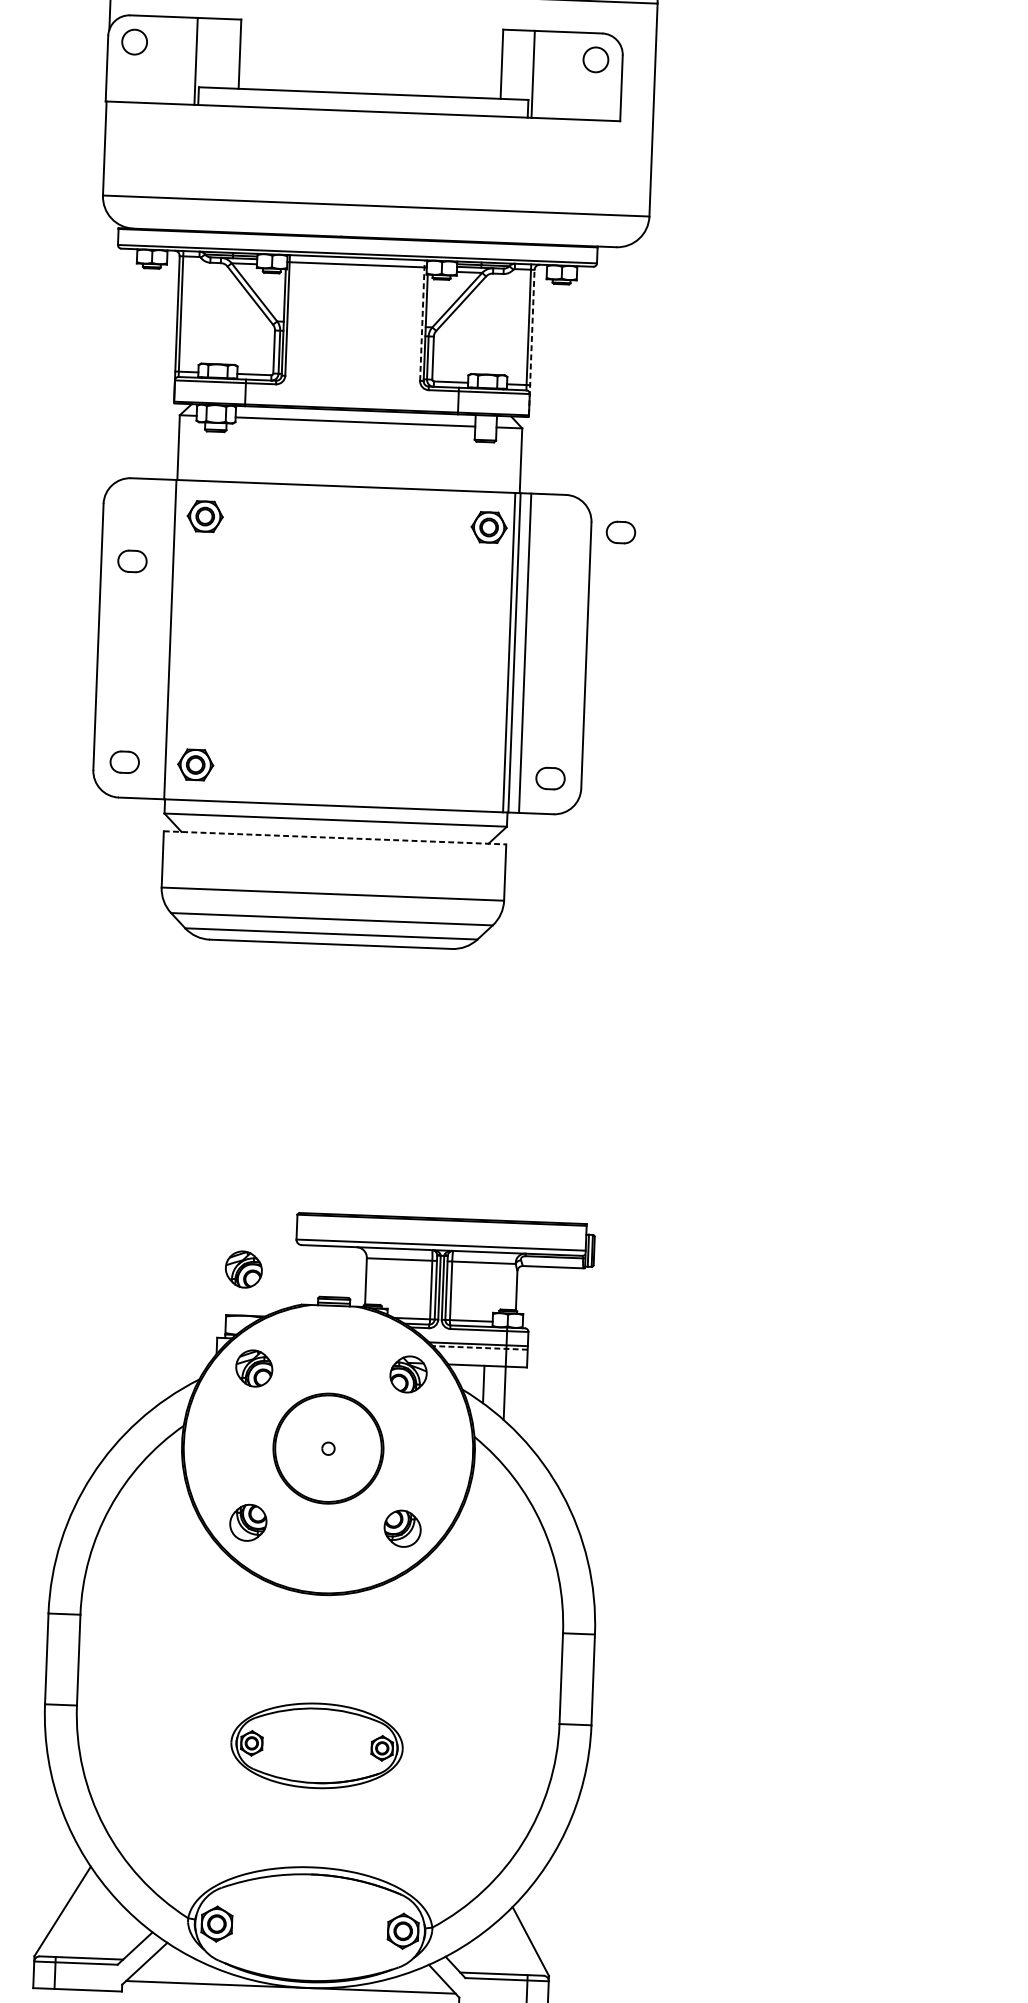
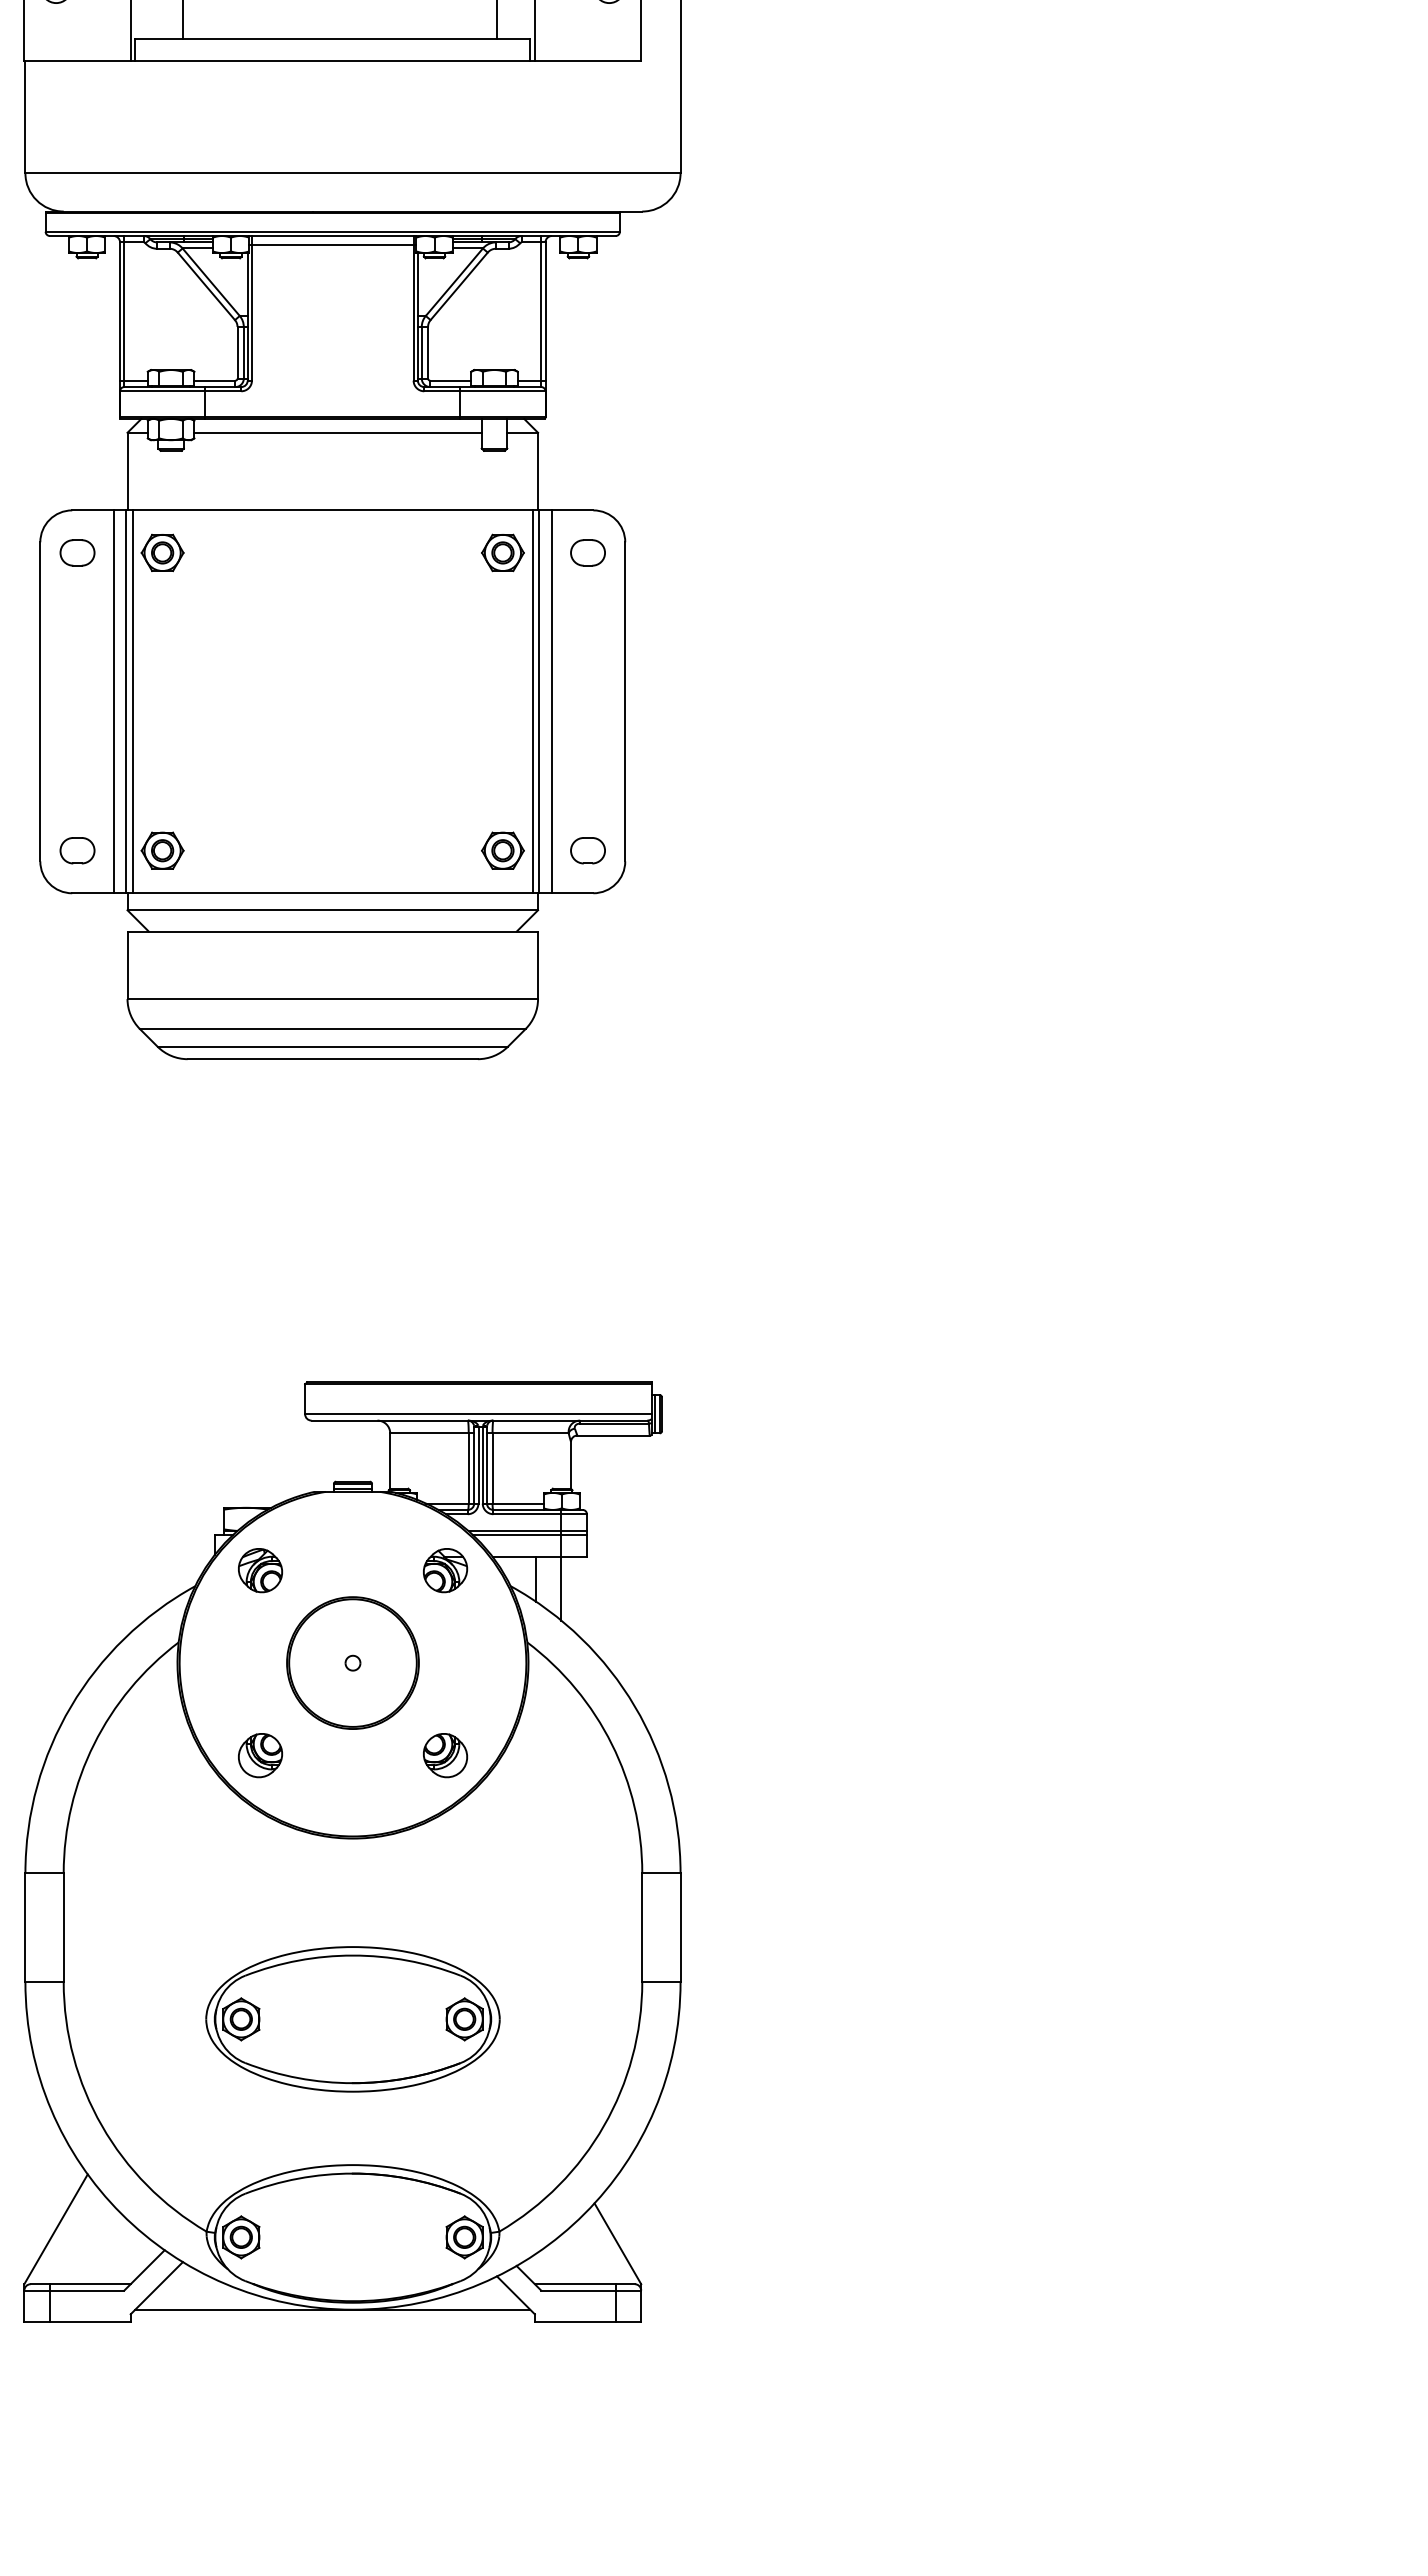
line: (422, 319) -> (413, 307), dashed -> solid
line: (531, 342) -> (545, 329), dashed -> solid
part: (620, 532) -> (587, 552), moved
part: (132, 561) -> (77, 552), moved
line: (159, 638) -> (113, 701), added
line: (175, 639) -> (132, 701), added
part: (479, 775) -> (502, 850), added
line: (335, 837) -> (333, 931), dashed -> solid
part: (243, 1269) -> (243, 1452), removed
line: (480, 1347) -> (530, 1535), dashed -> solid
part: (316, 1745) -> (352, 2019), size x1.43

